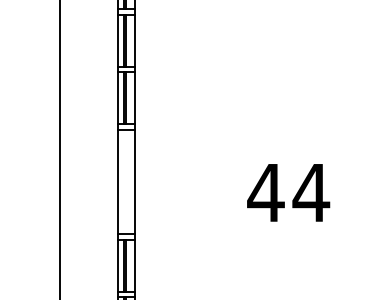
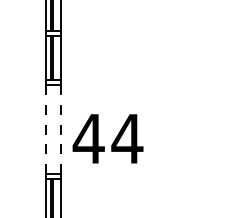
line: (117, 182) -> (45, 130), solid -> dashed
line: (134, 182) -> (60, 130), solid -> dashed
text: (288, 192) -> (107, 138), moved

